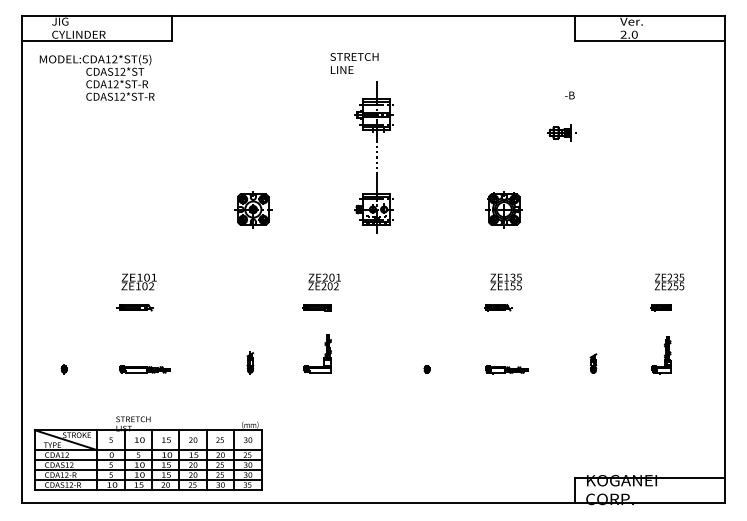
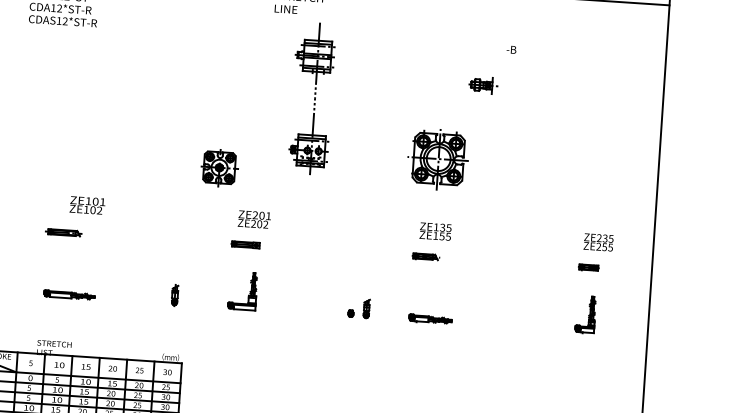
part: (561, 132) -> (482, 84), moved
part: (253, 209) -> (219, 167), moved
part: (503, 209) -> (437, 159), size x1.6
text: (138, 281) -> (86, 204), moved
part: (593, 363) -> (366, 308), moved

